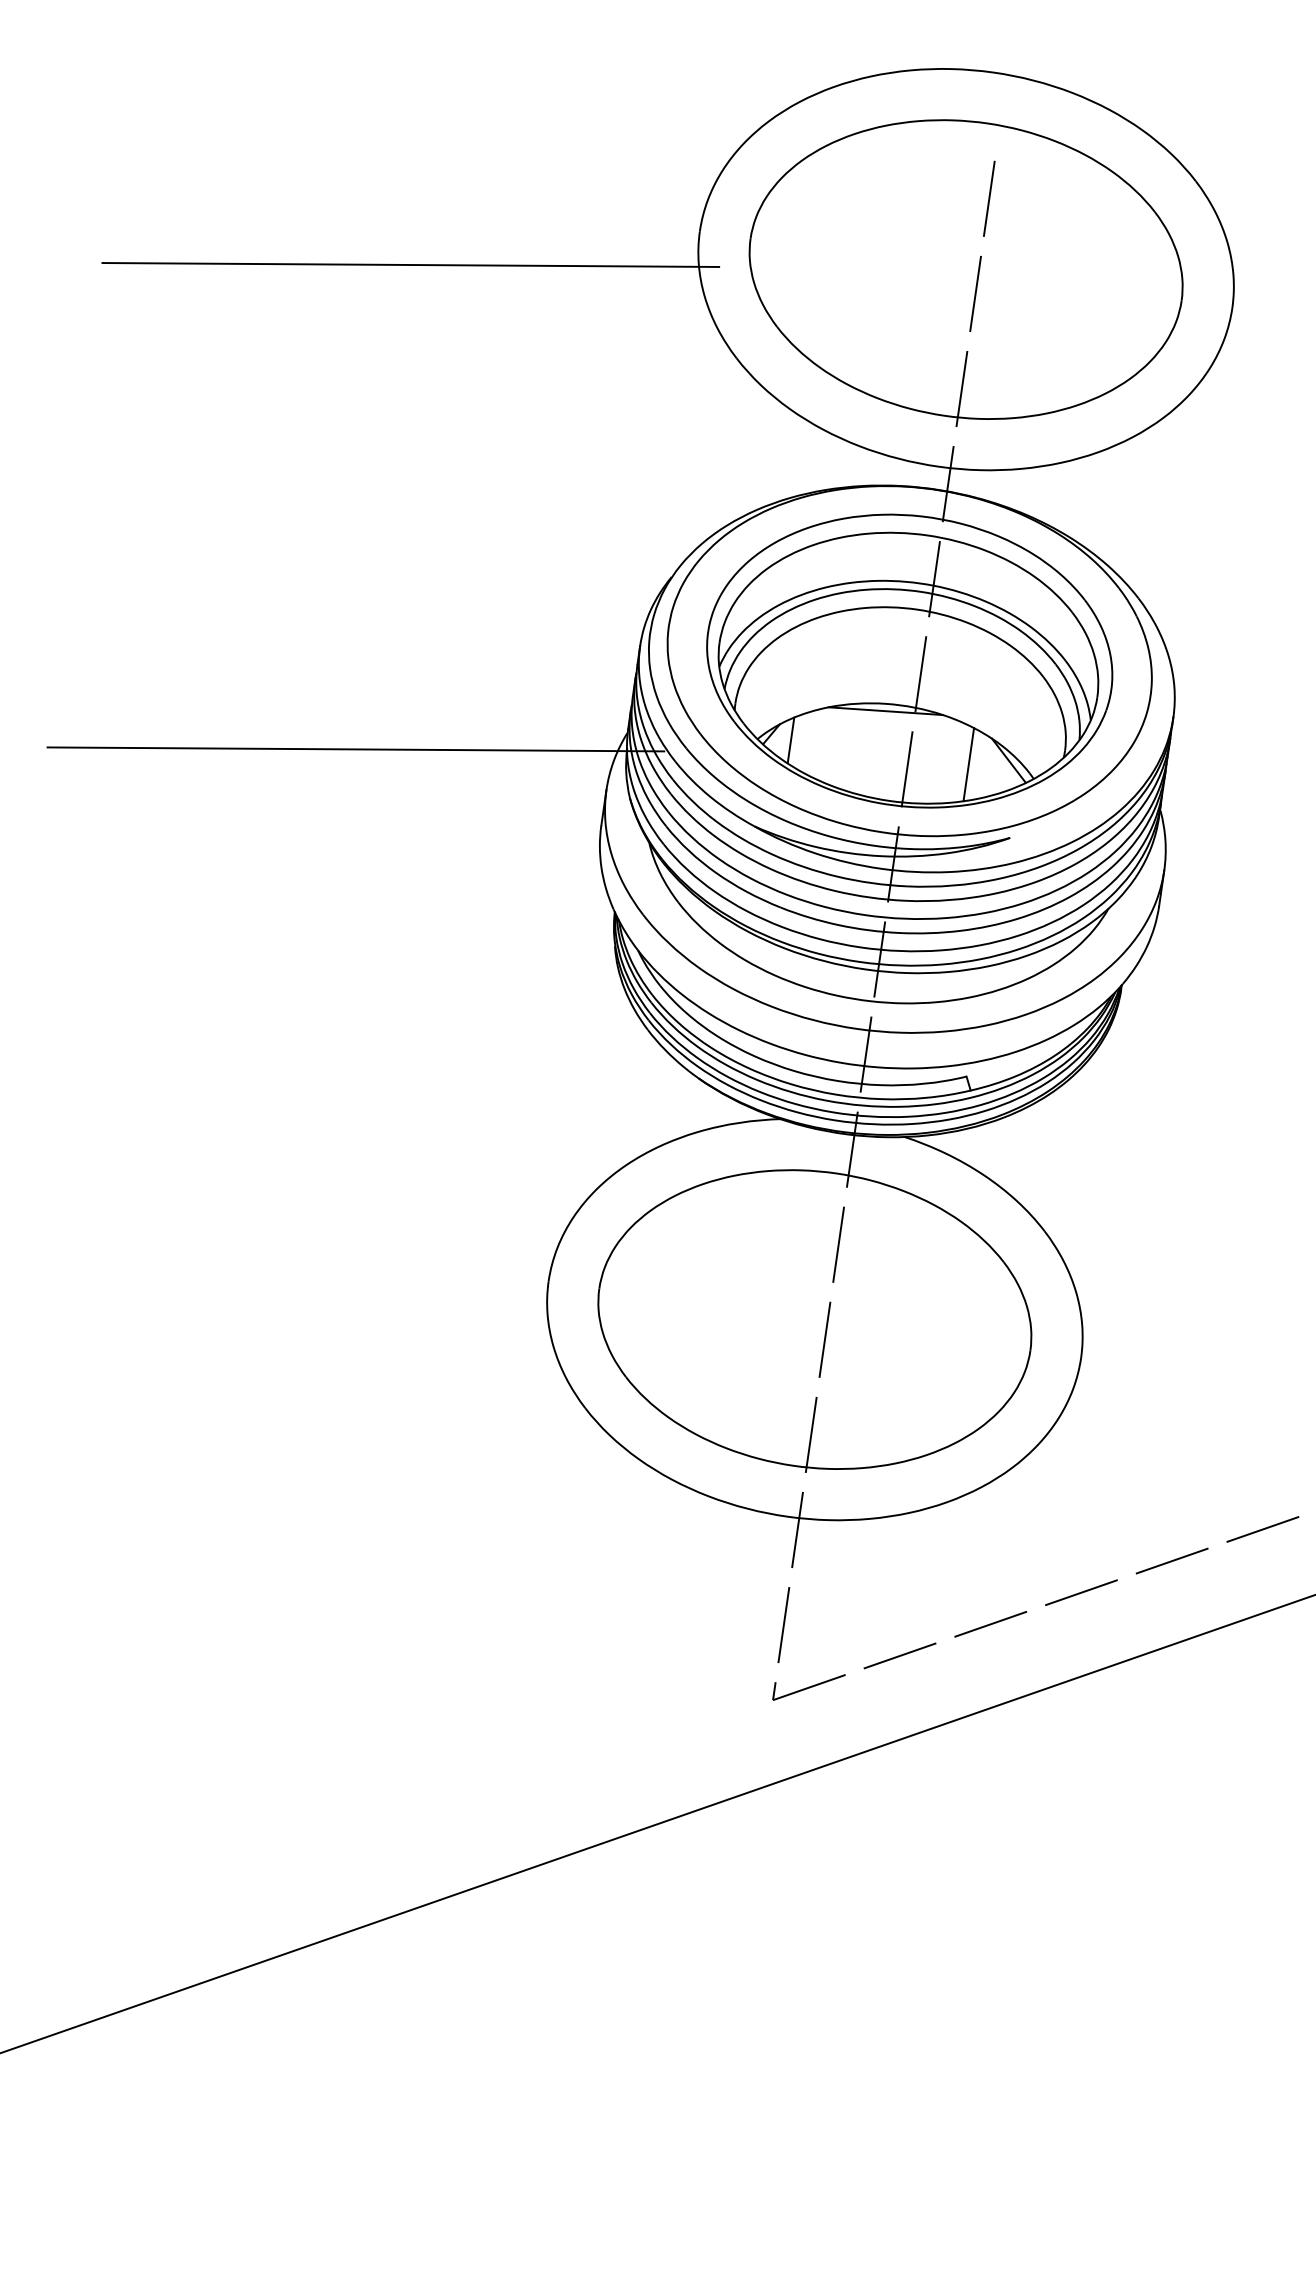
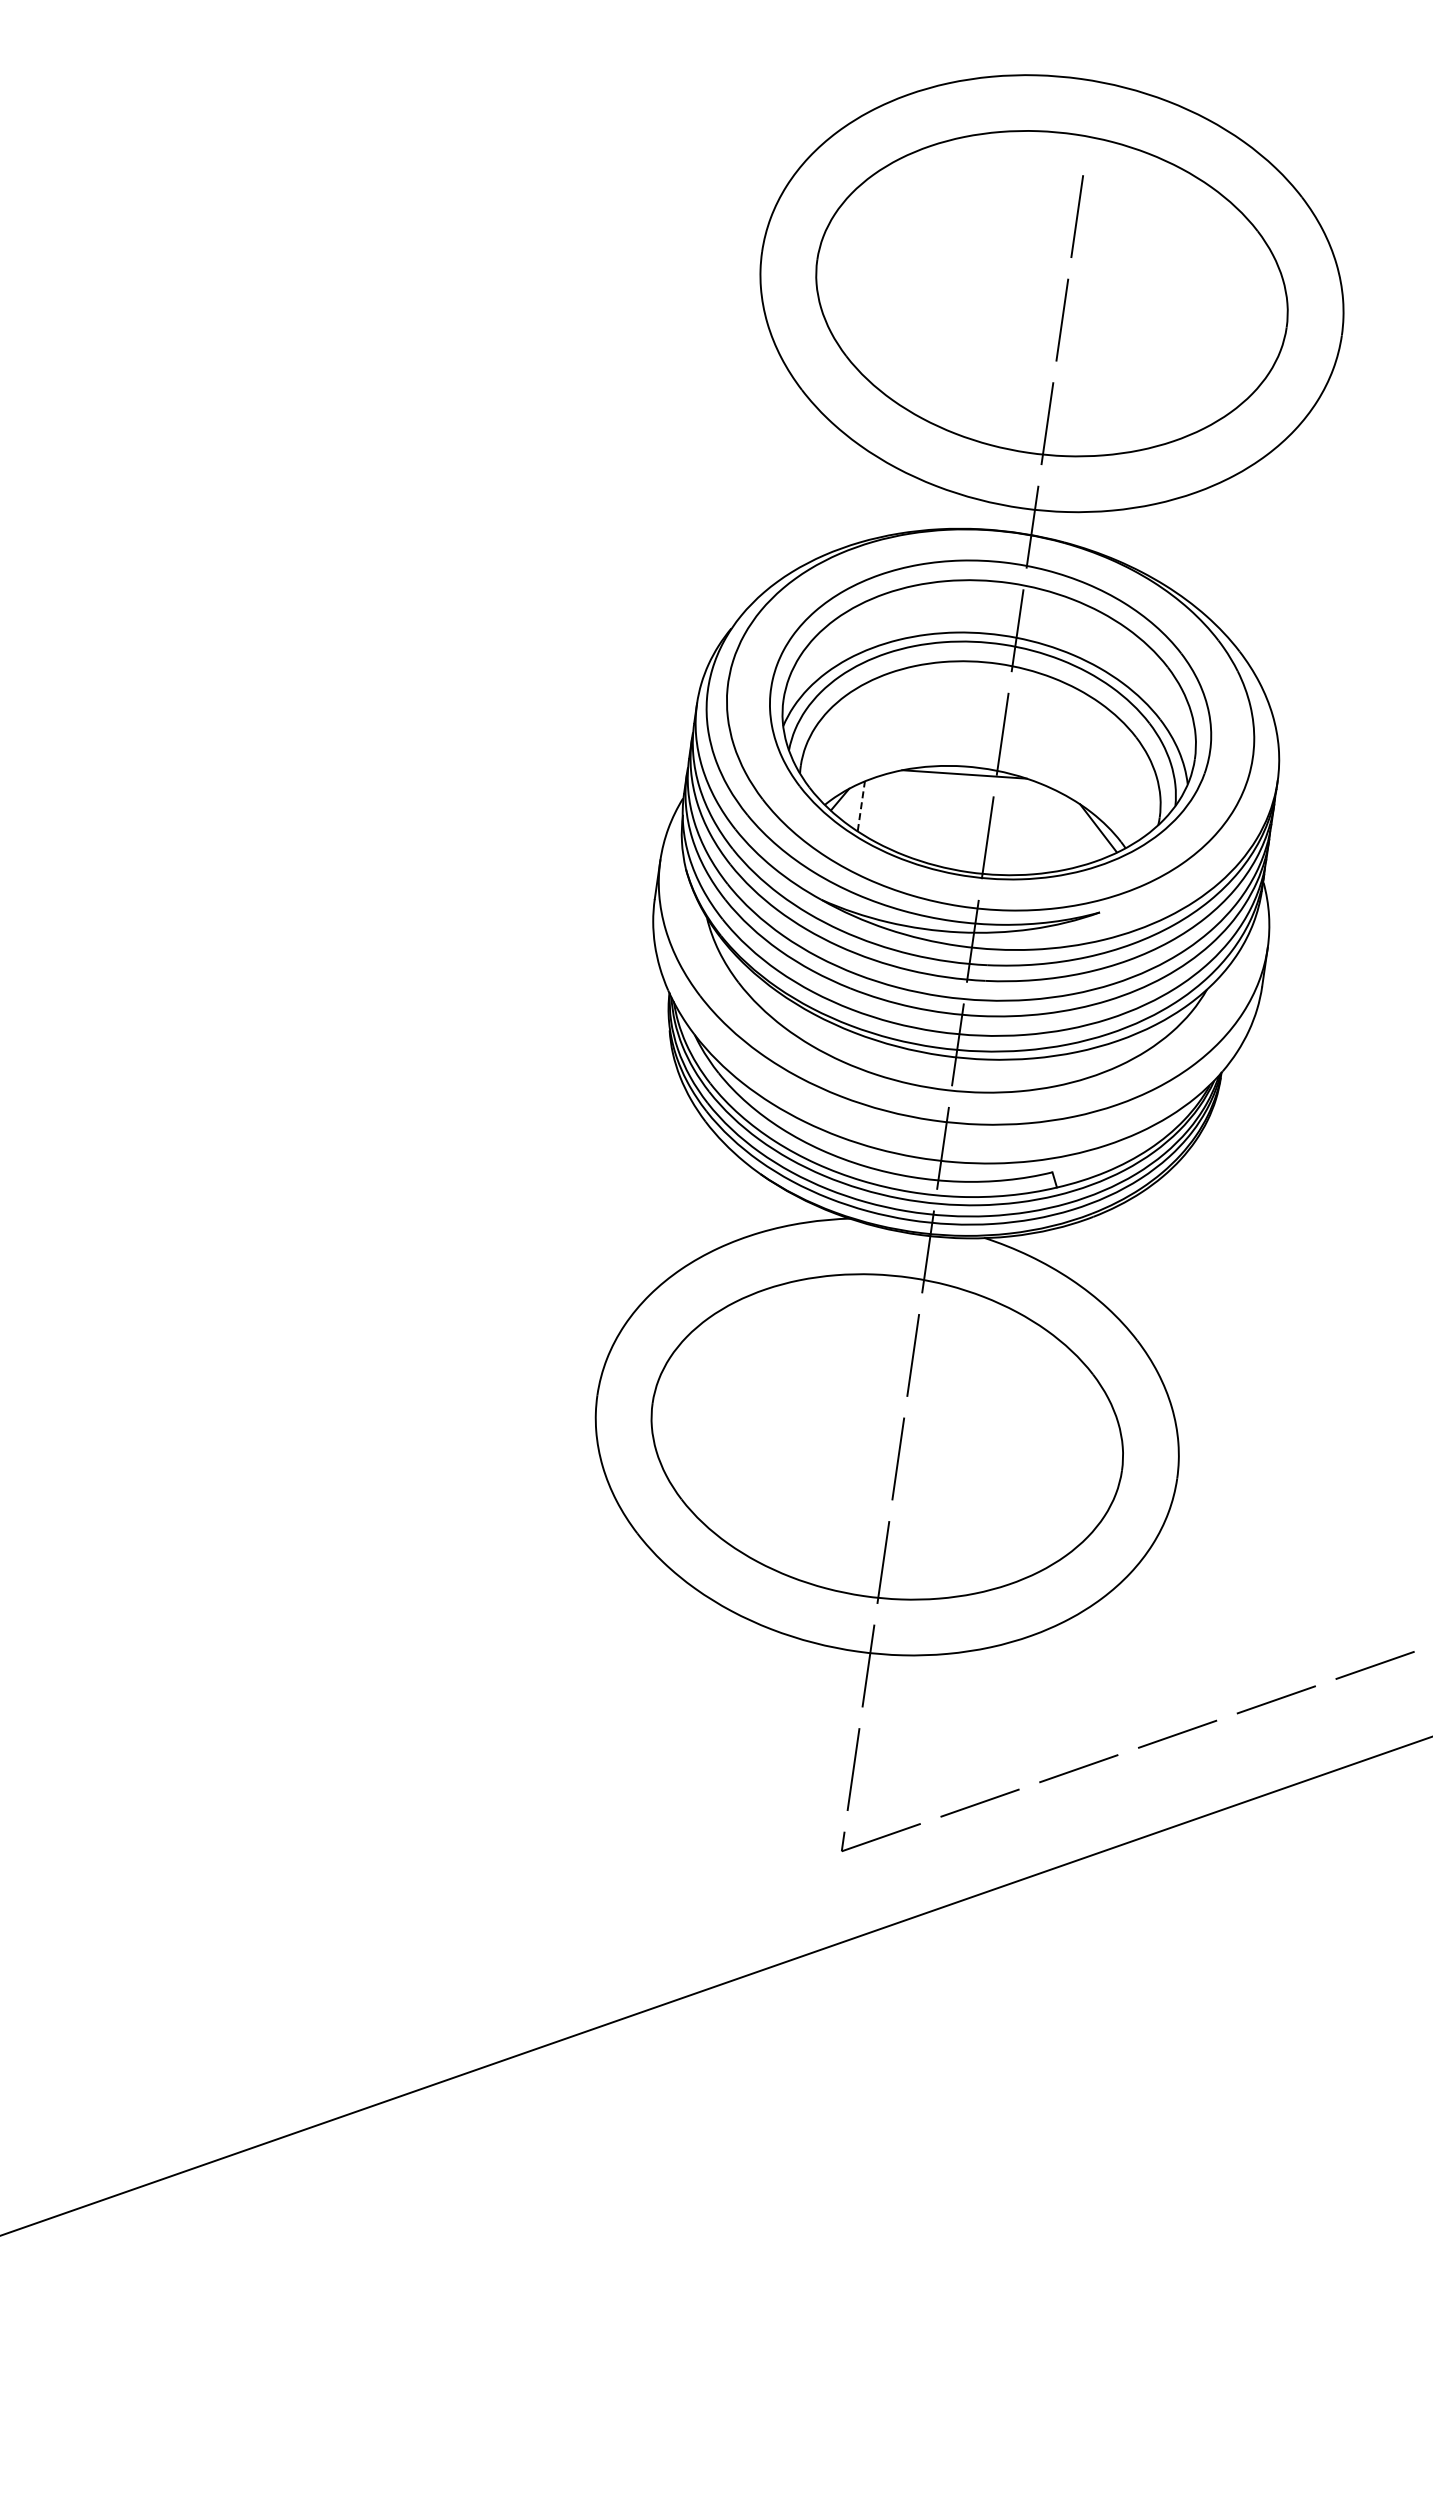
line: (410, 264) -> (447, 288), removed
line: (791, 739) -> (861, 805), solid -> dashed
line: (355, 748) -> (387, 815), removed
line: (968, 764) -> (1054, 832), removed

